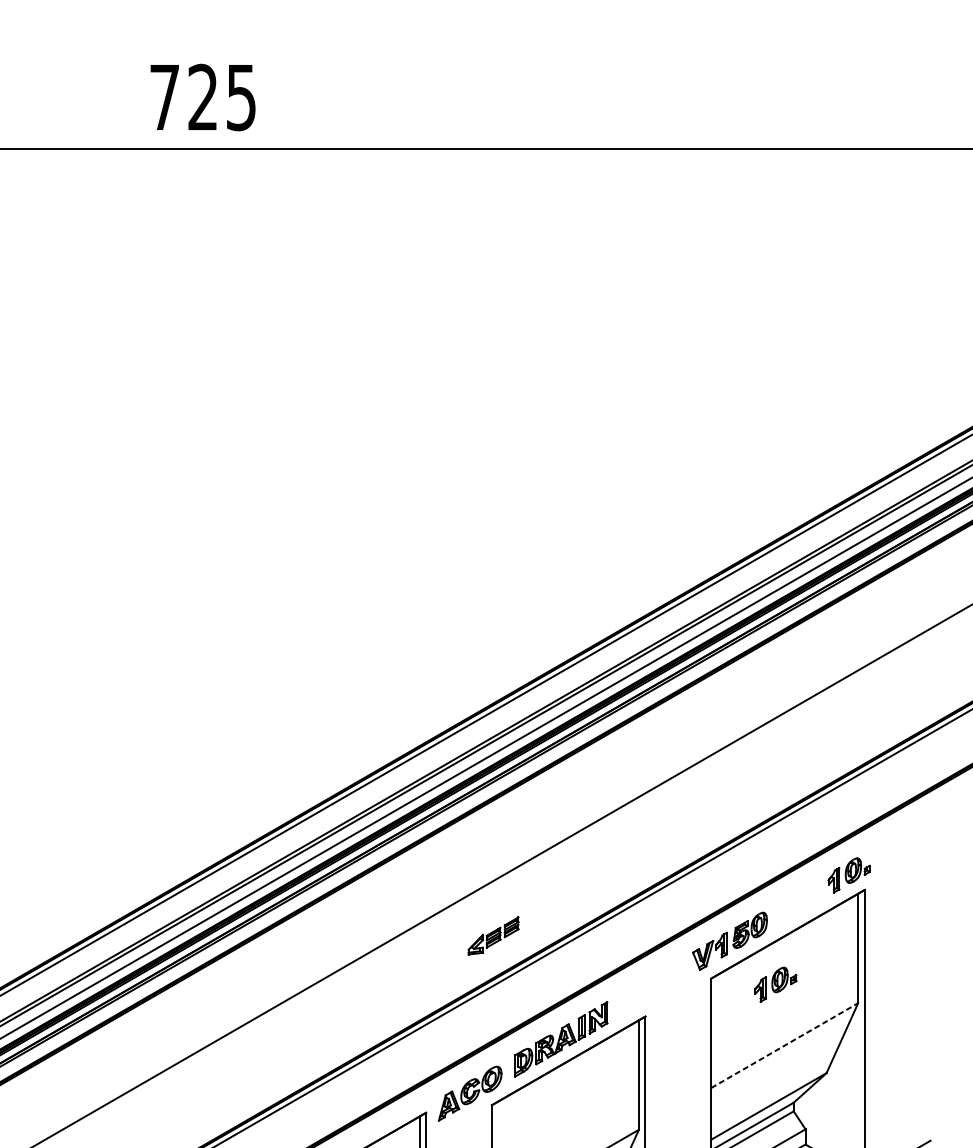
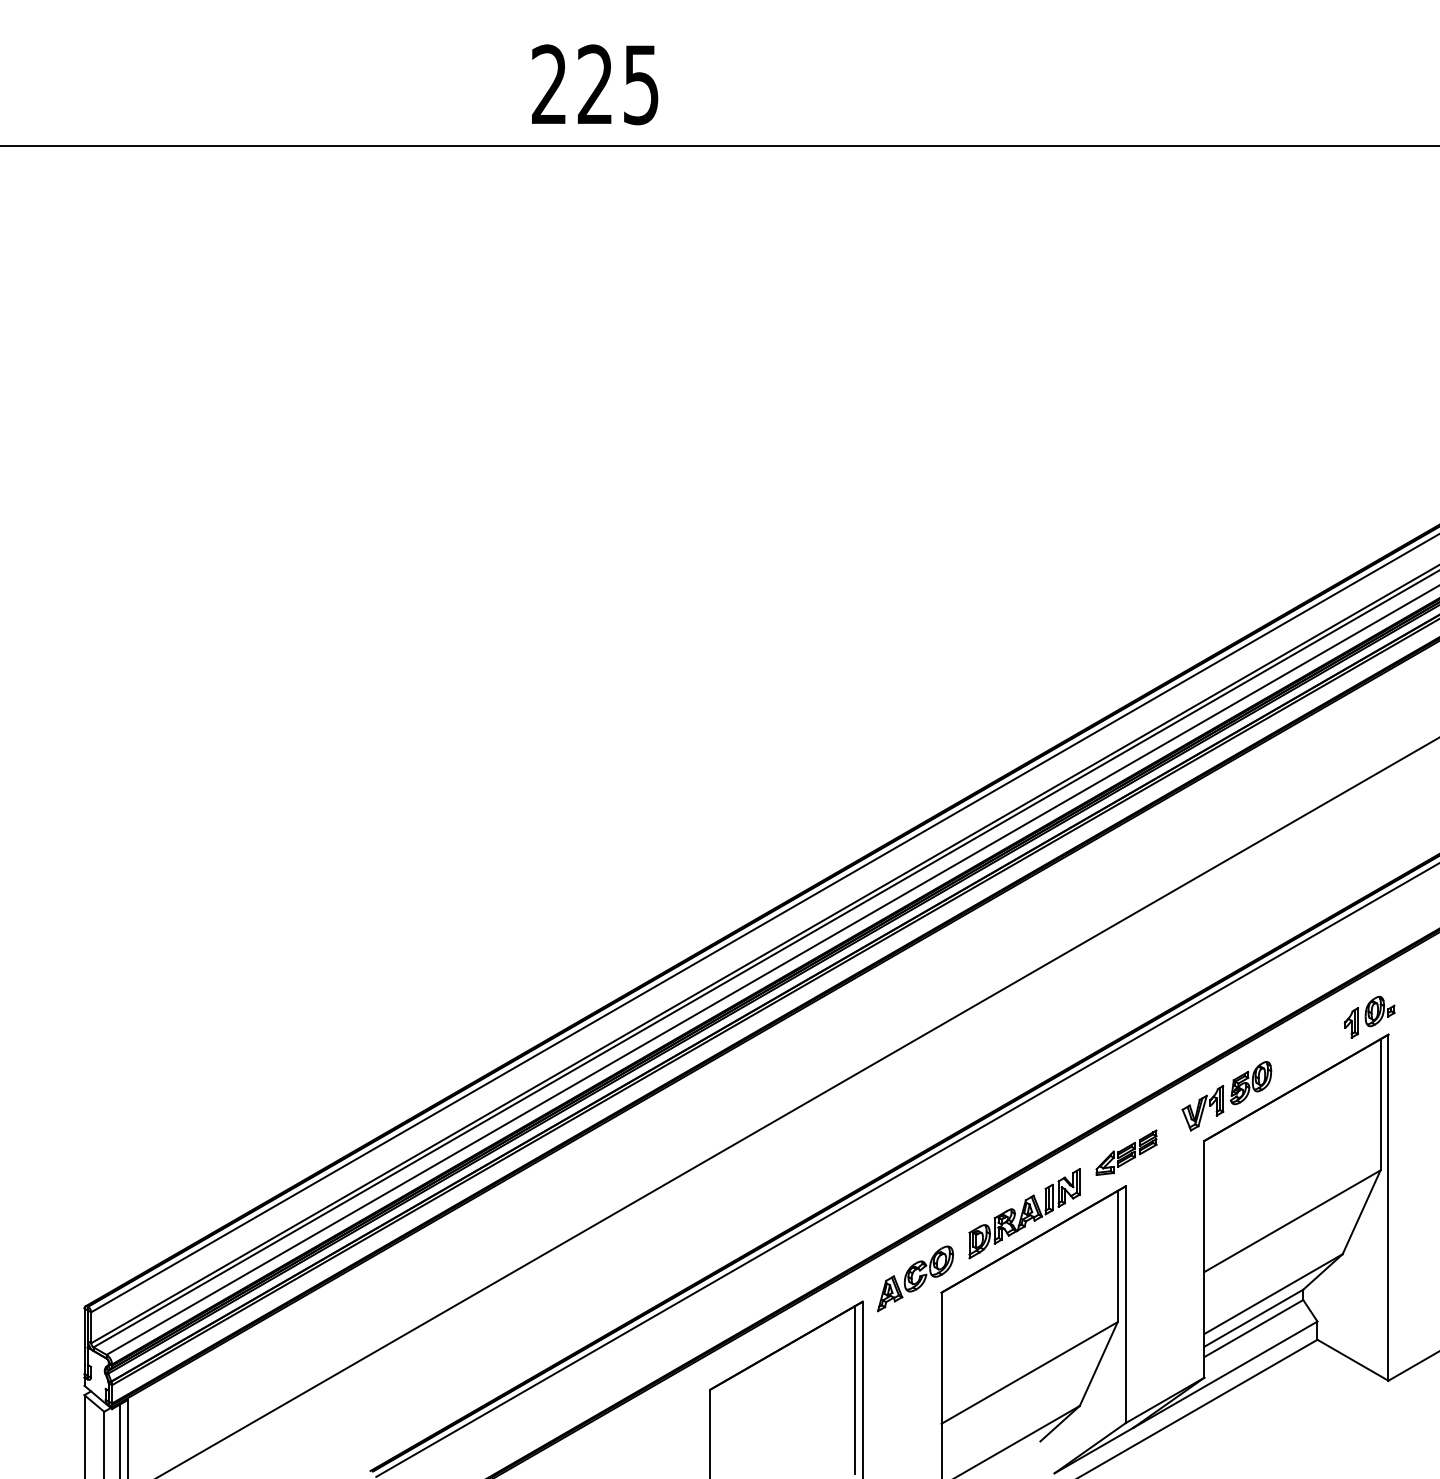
text: (164, 96) -> (549, 83), 725 -> 225
part: (493, 935) -> (1126, 1152), moved
part: (775, 984) -> (1281, 1147), removed
line: (784, 1045) -> (1292, 1221), dashed -> solid

